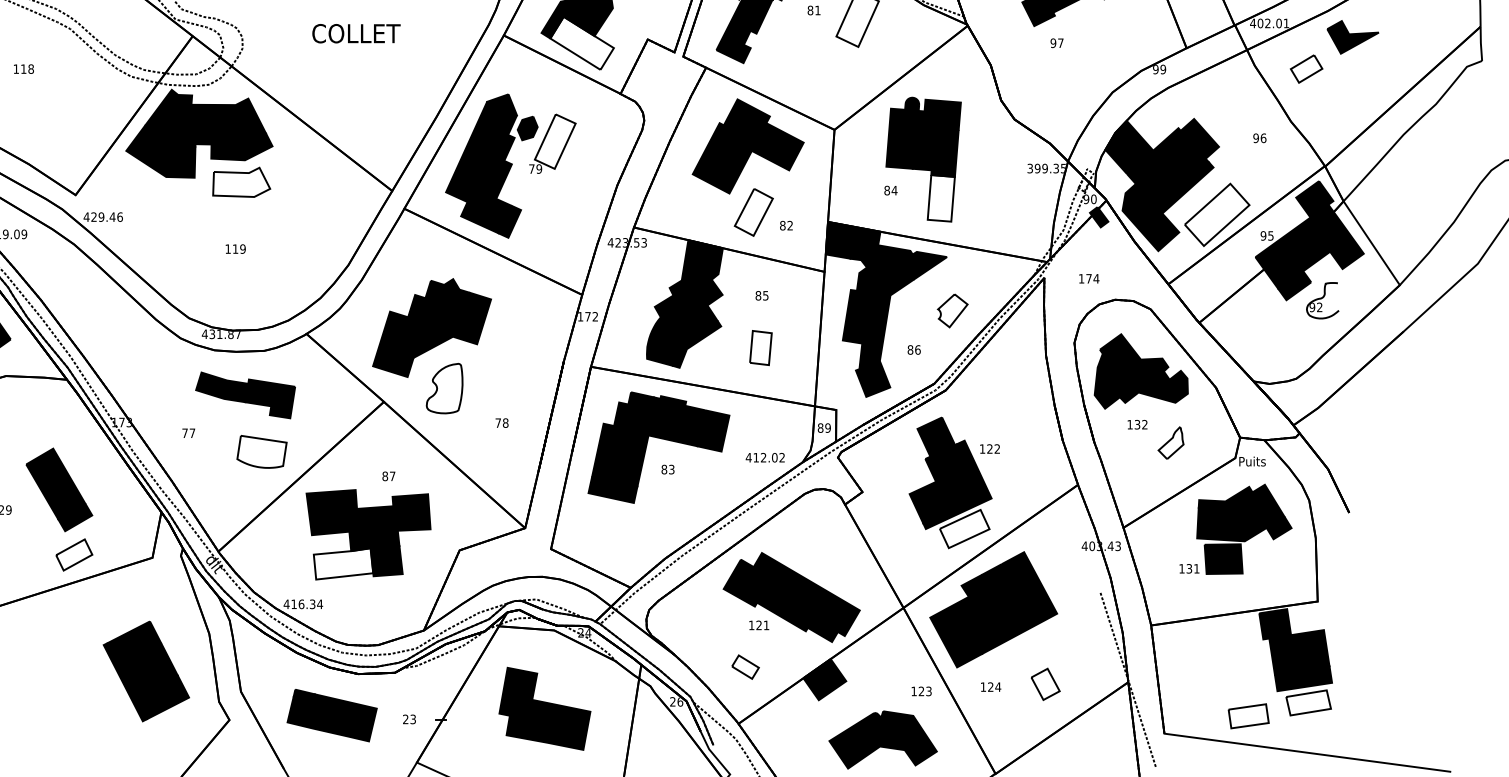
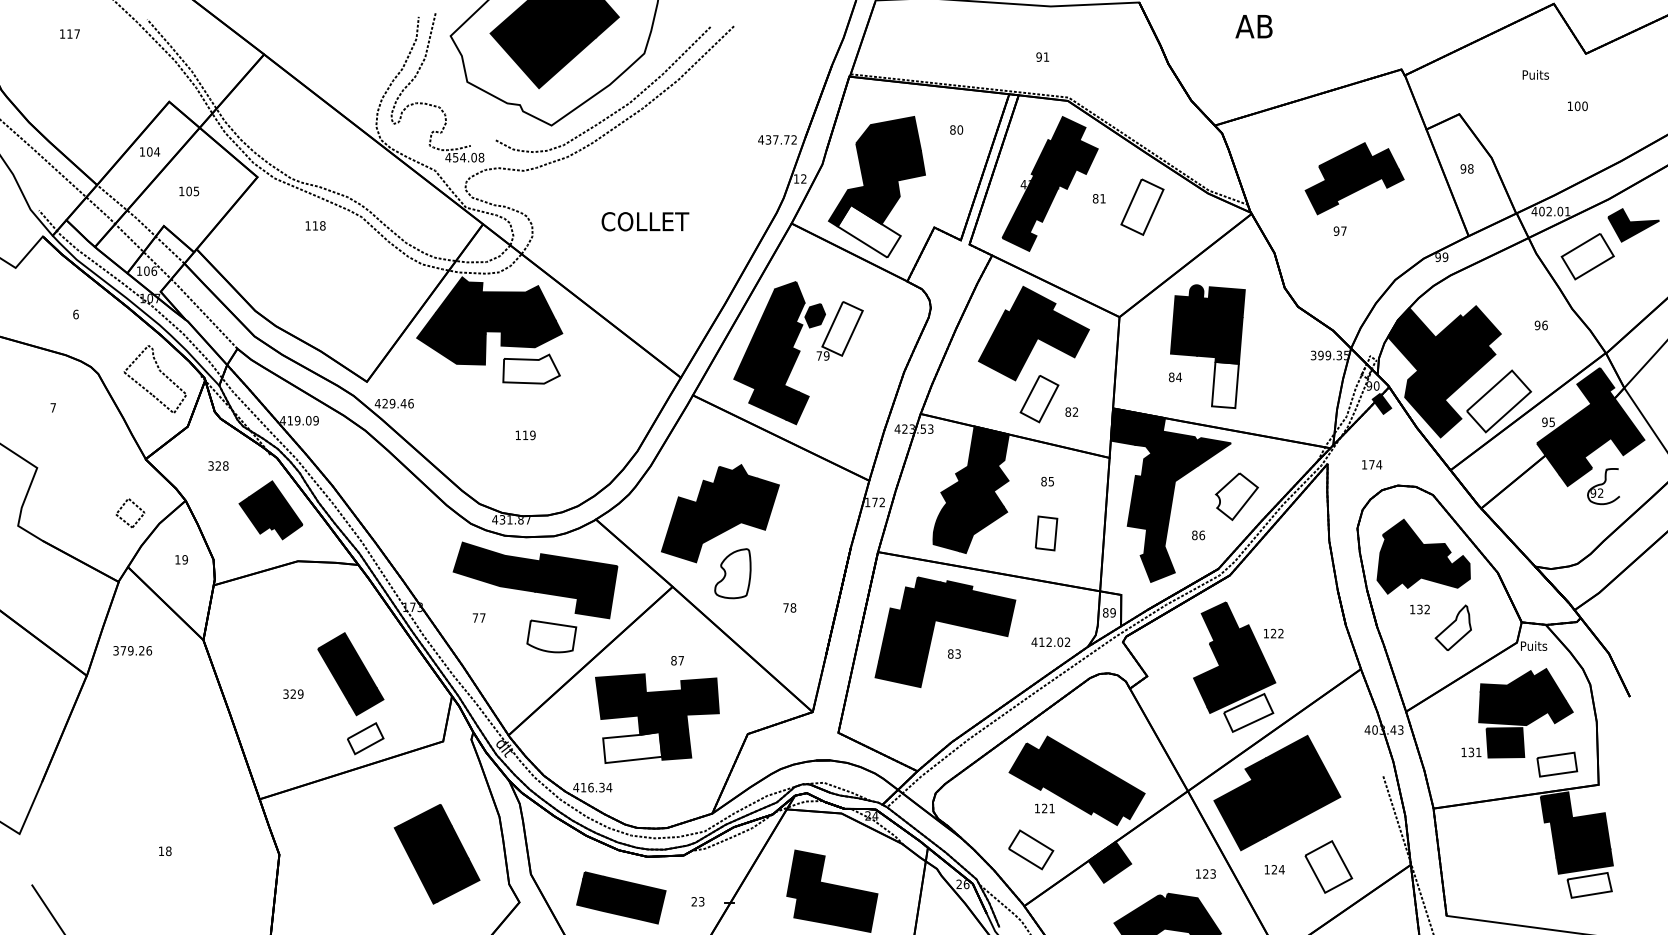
text: (23, 68) -> (315, 225), moved
part: (1306, 68) -> (1587, 256), size x1.67
part: (952, 310) -> (1236, 496), size x1.43
part: (245, 395) -> (535, 580), size x1.67
part: (1170, 442) -> (1452, 627), size x1.43
part: (745, 666) -> (1031, 849), size x1.67
part: (1045, 683) -> (1328, 866), size x1.67
part: (1248, 716) -> (1557, 764), moved

